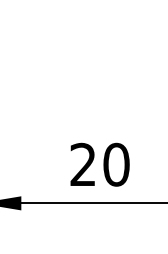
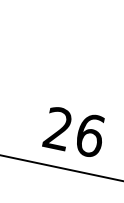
text: (116, 164) -> (90, 135), 20 -> 26

